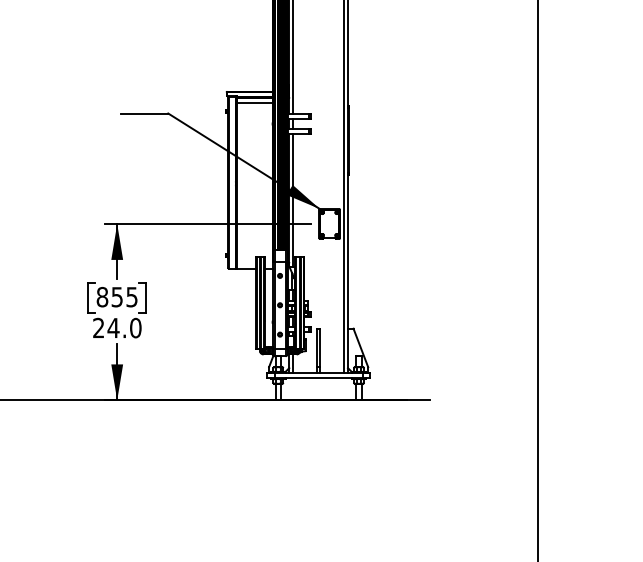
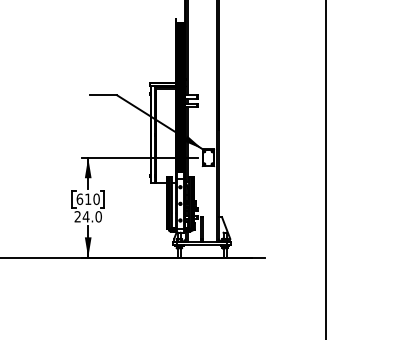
text: (115, 297) -> (87, 199), 855 -> 610

